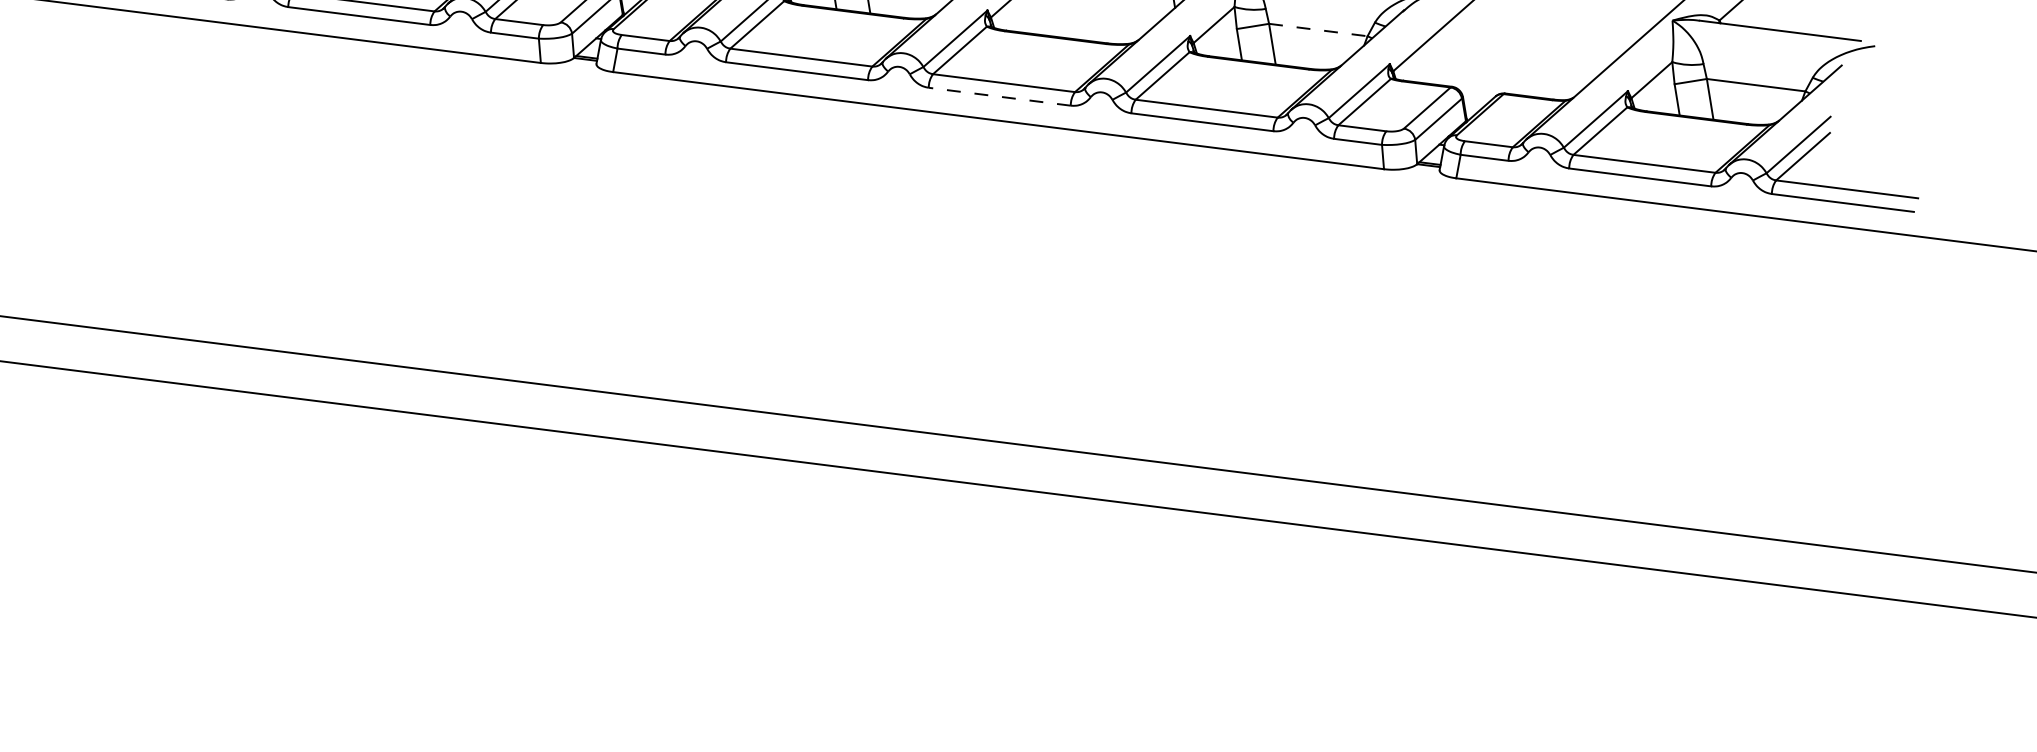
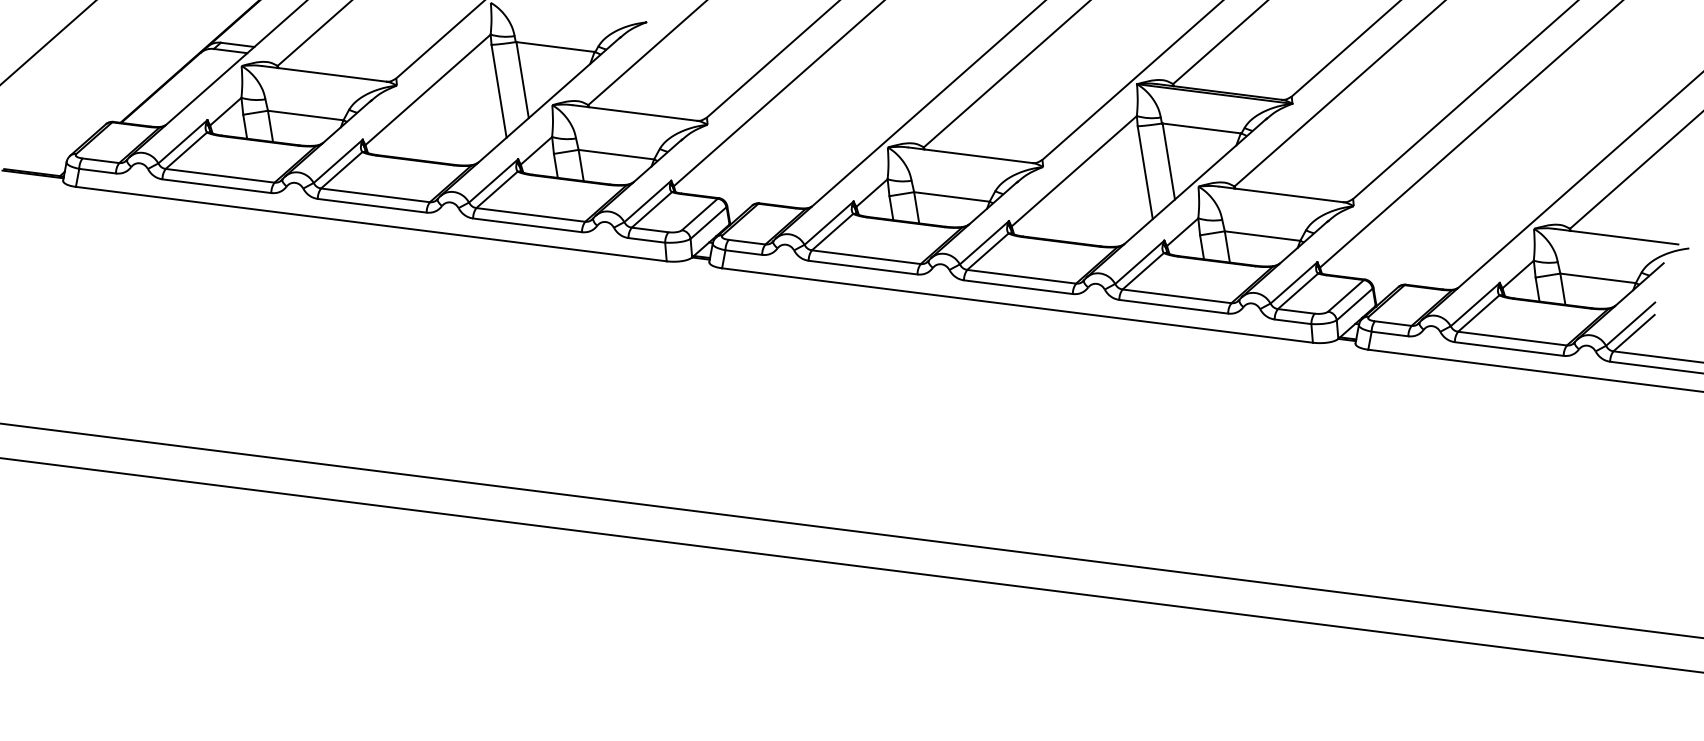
line: (1319, 30) -> (1263, 236), dashed -> solid
line: (999, 97) -> (1018, 287), dashed -> solid

